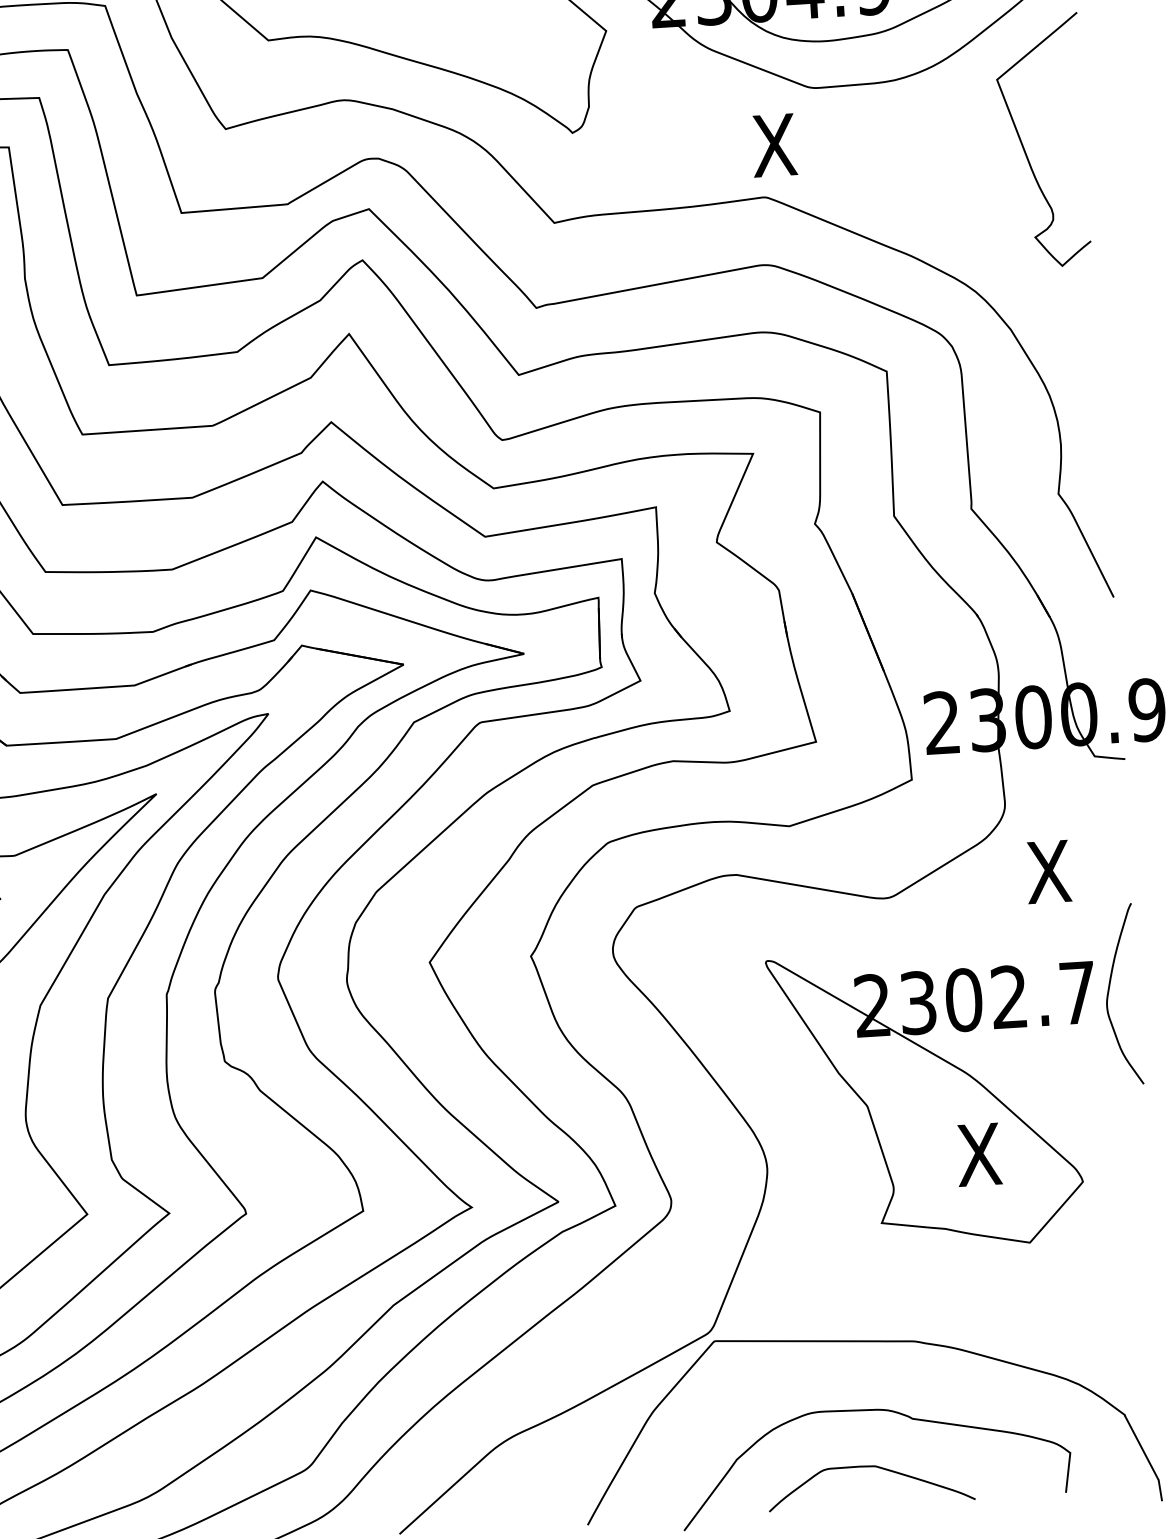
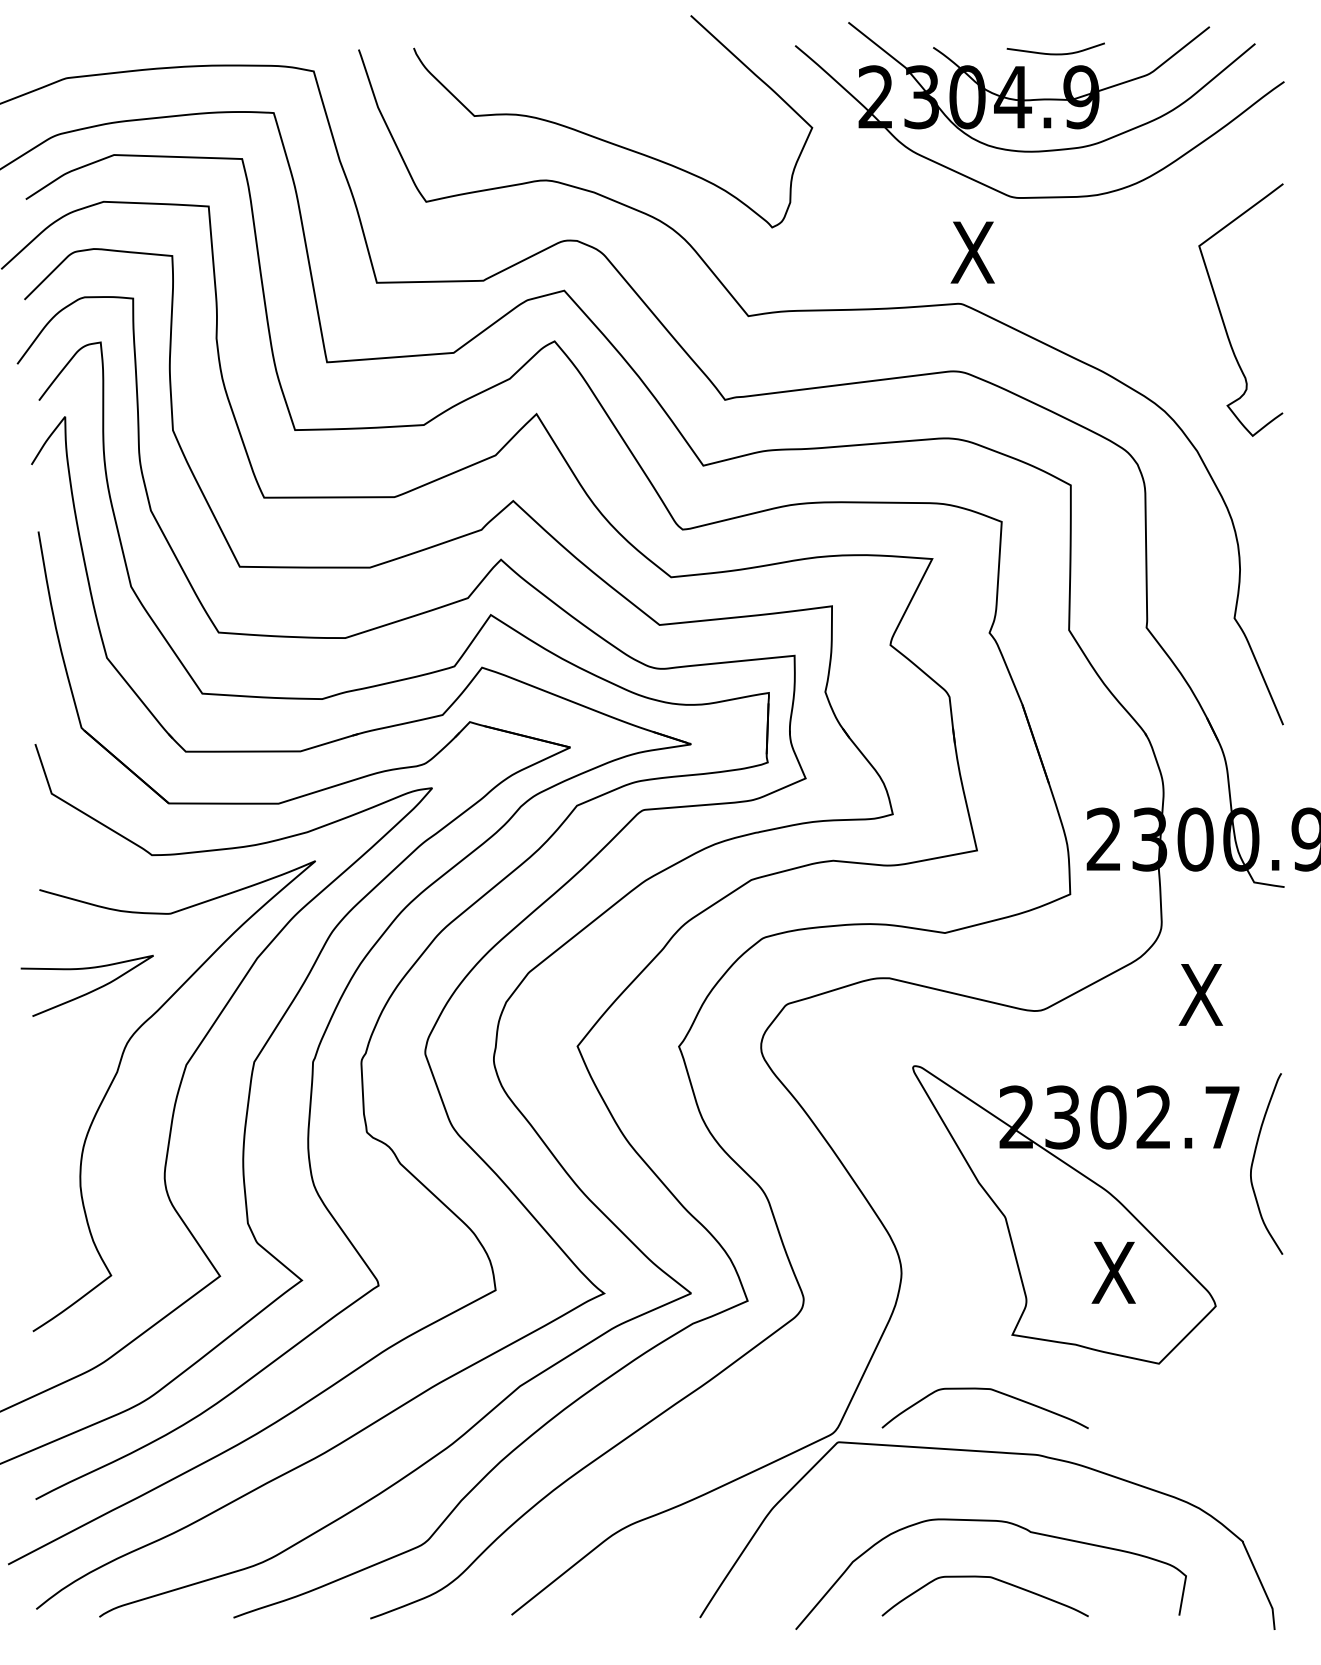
curve: (1024, 147) -> (1222, 315), moved
curve: (1109, 990) -> (1254, 1159), moved
curve: (863, 1279) -> (990, 1390), added

